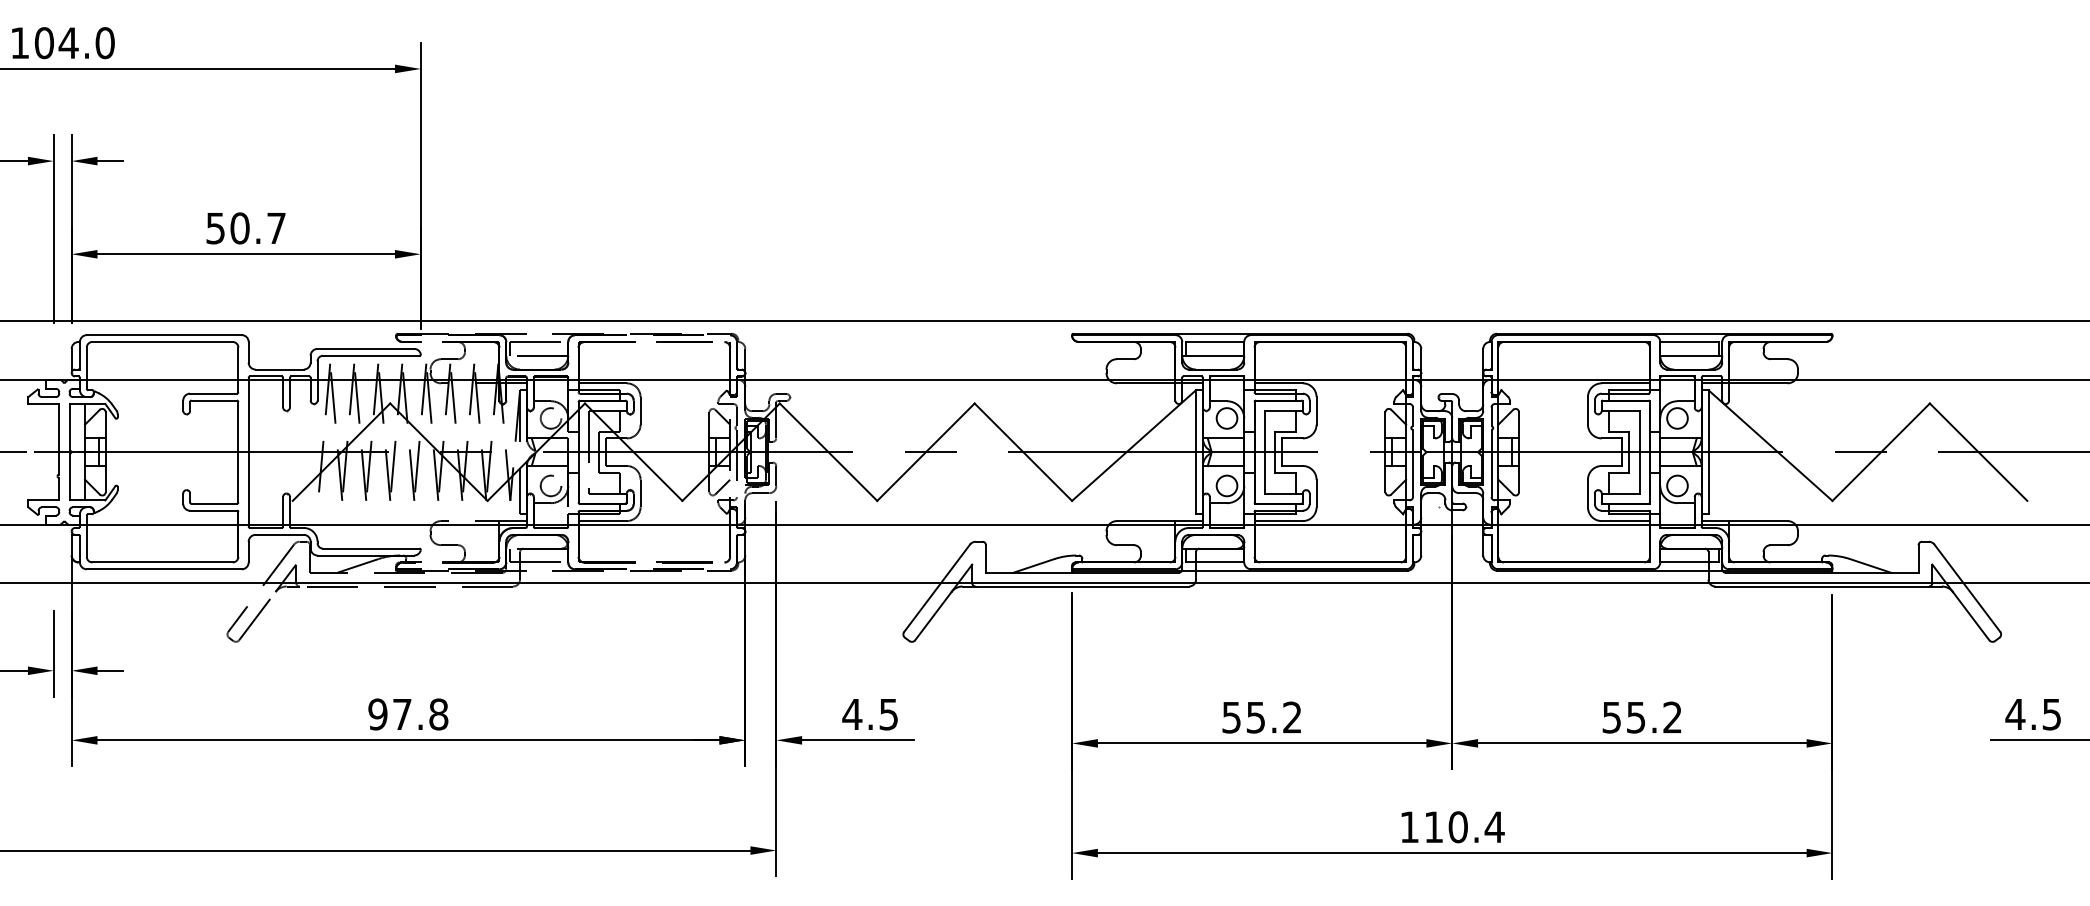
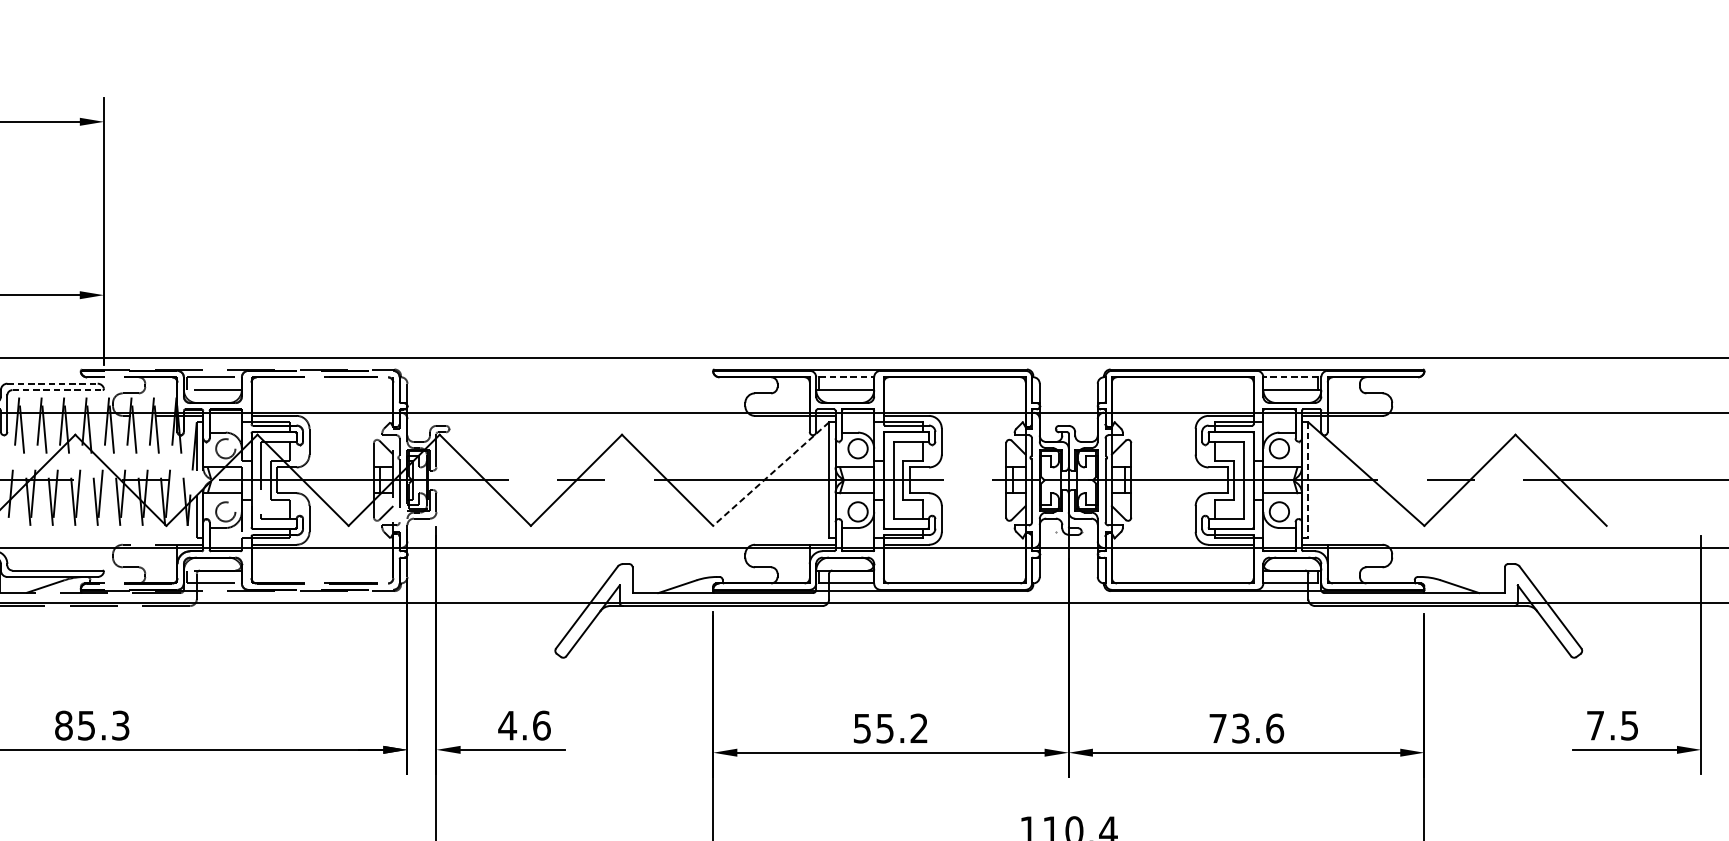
line: (1215, 342) -> (847, 377), solid -> dashed
line: (1689, 342) -> (1290, 377), solid -> dashed
line: (366, 348) -> (53, 383), solid -> dashed
line: (371, 355) -> (57, 389), solid -> dashed
line: (1133, 445) -> (770, 474), solid -> dashed
line: (1708, 452) -> (1308, 480), solid -> dashed
text: (408, 714) -> (92, 725), 97.8 -> 85.3
text: (888, 714) -> (541, 725), 4.5 -> 4.6
text: (2015, 714) -> (1595, 725), 4.5 -> 7.5
text: (1642, 717) -> (1246, 728), 55.2 -> 73.6

